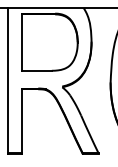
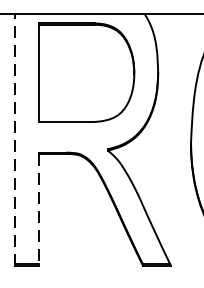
line: (8, 81) -> (14, 140), solid -> dashed
line: (22, 122) -> (39, 211), solid -> dashed

